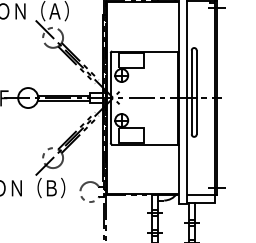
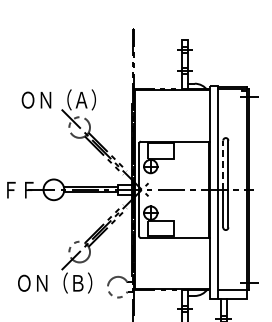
line: (192, 74) -> (223, 165), solid -> dashed

